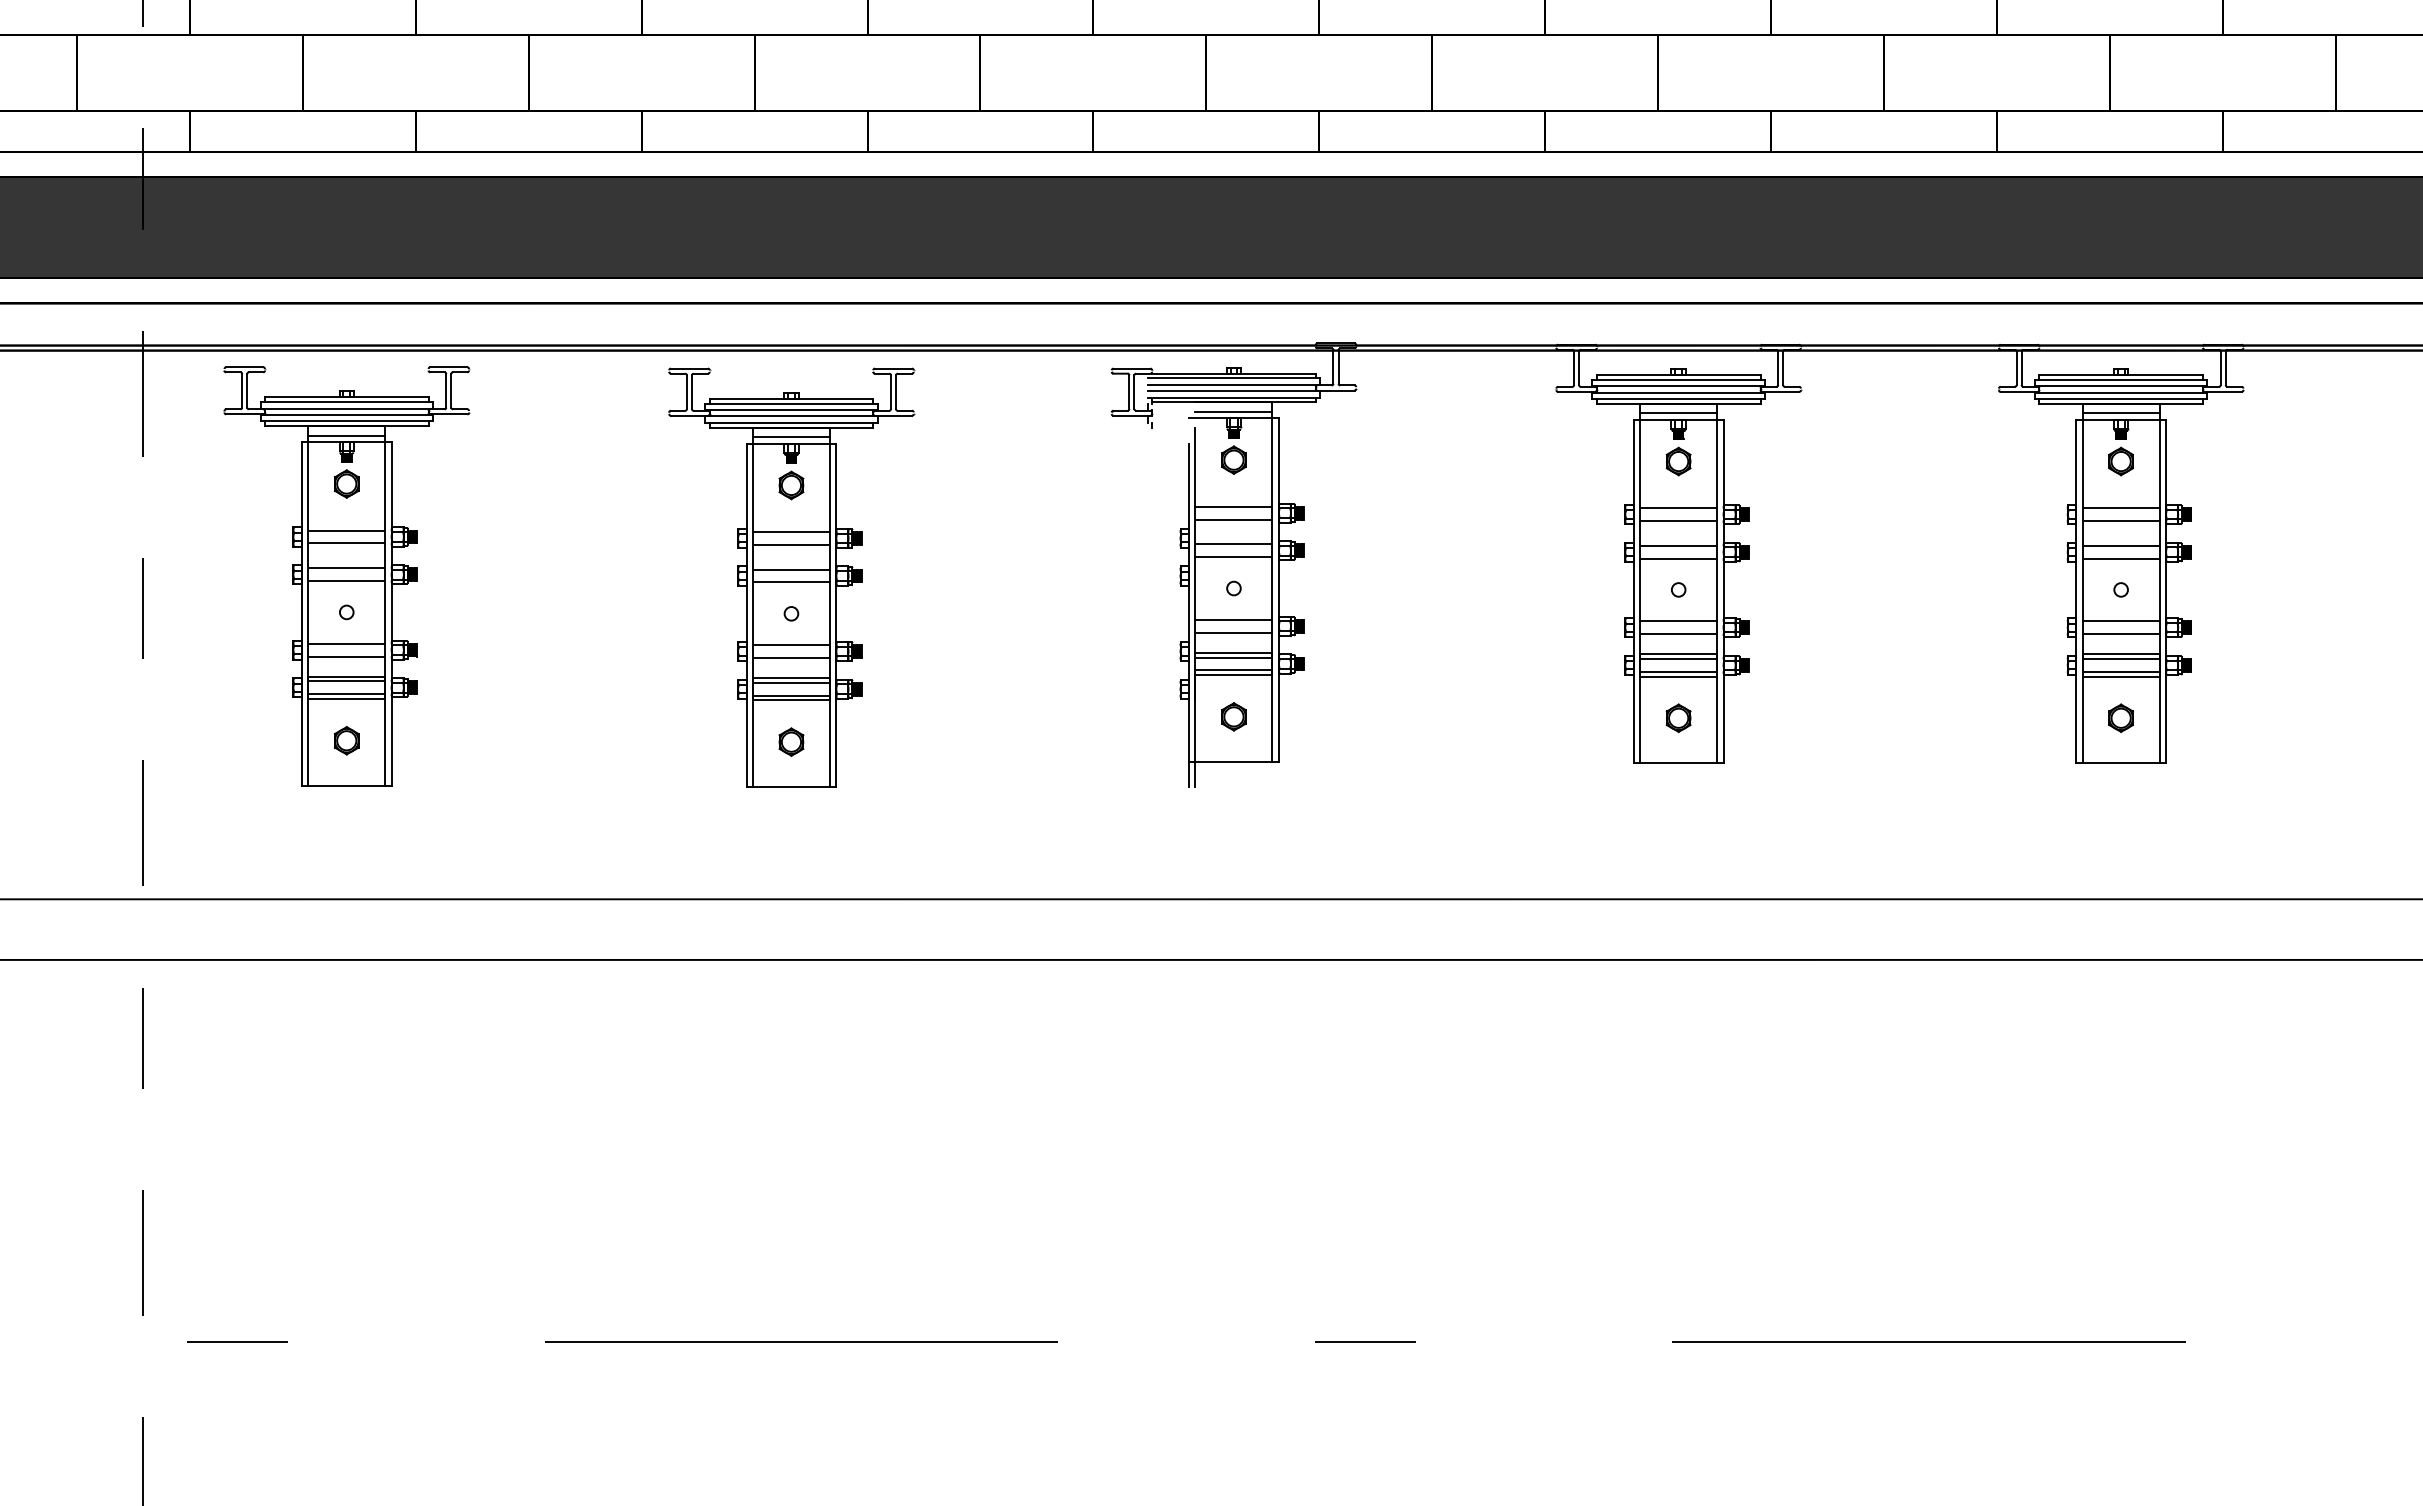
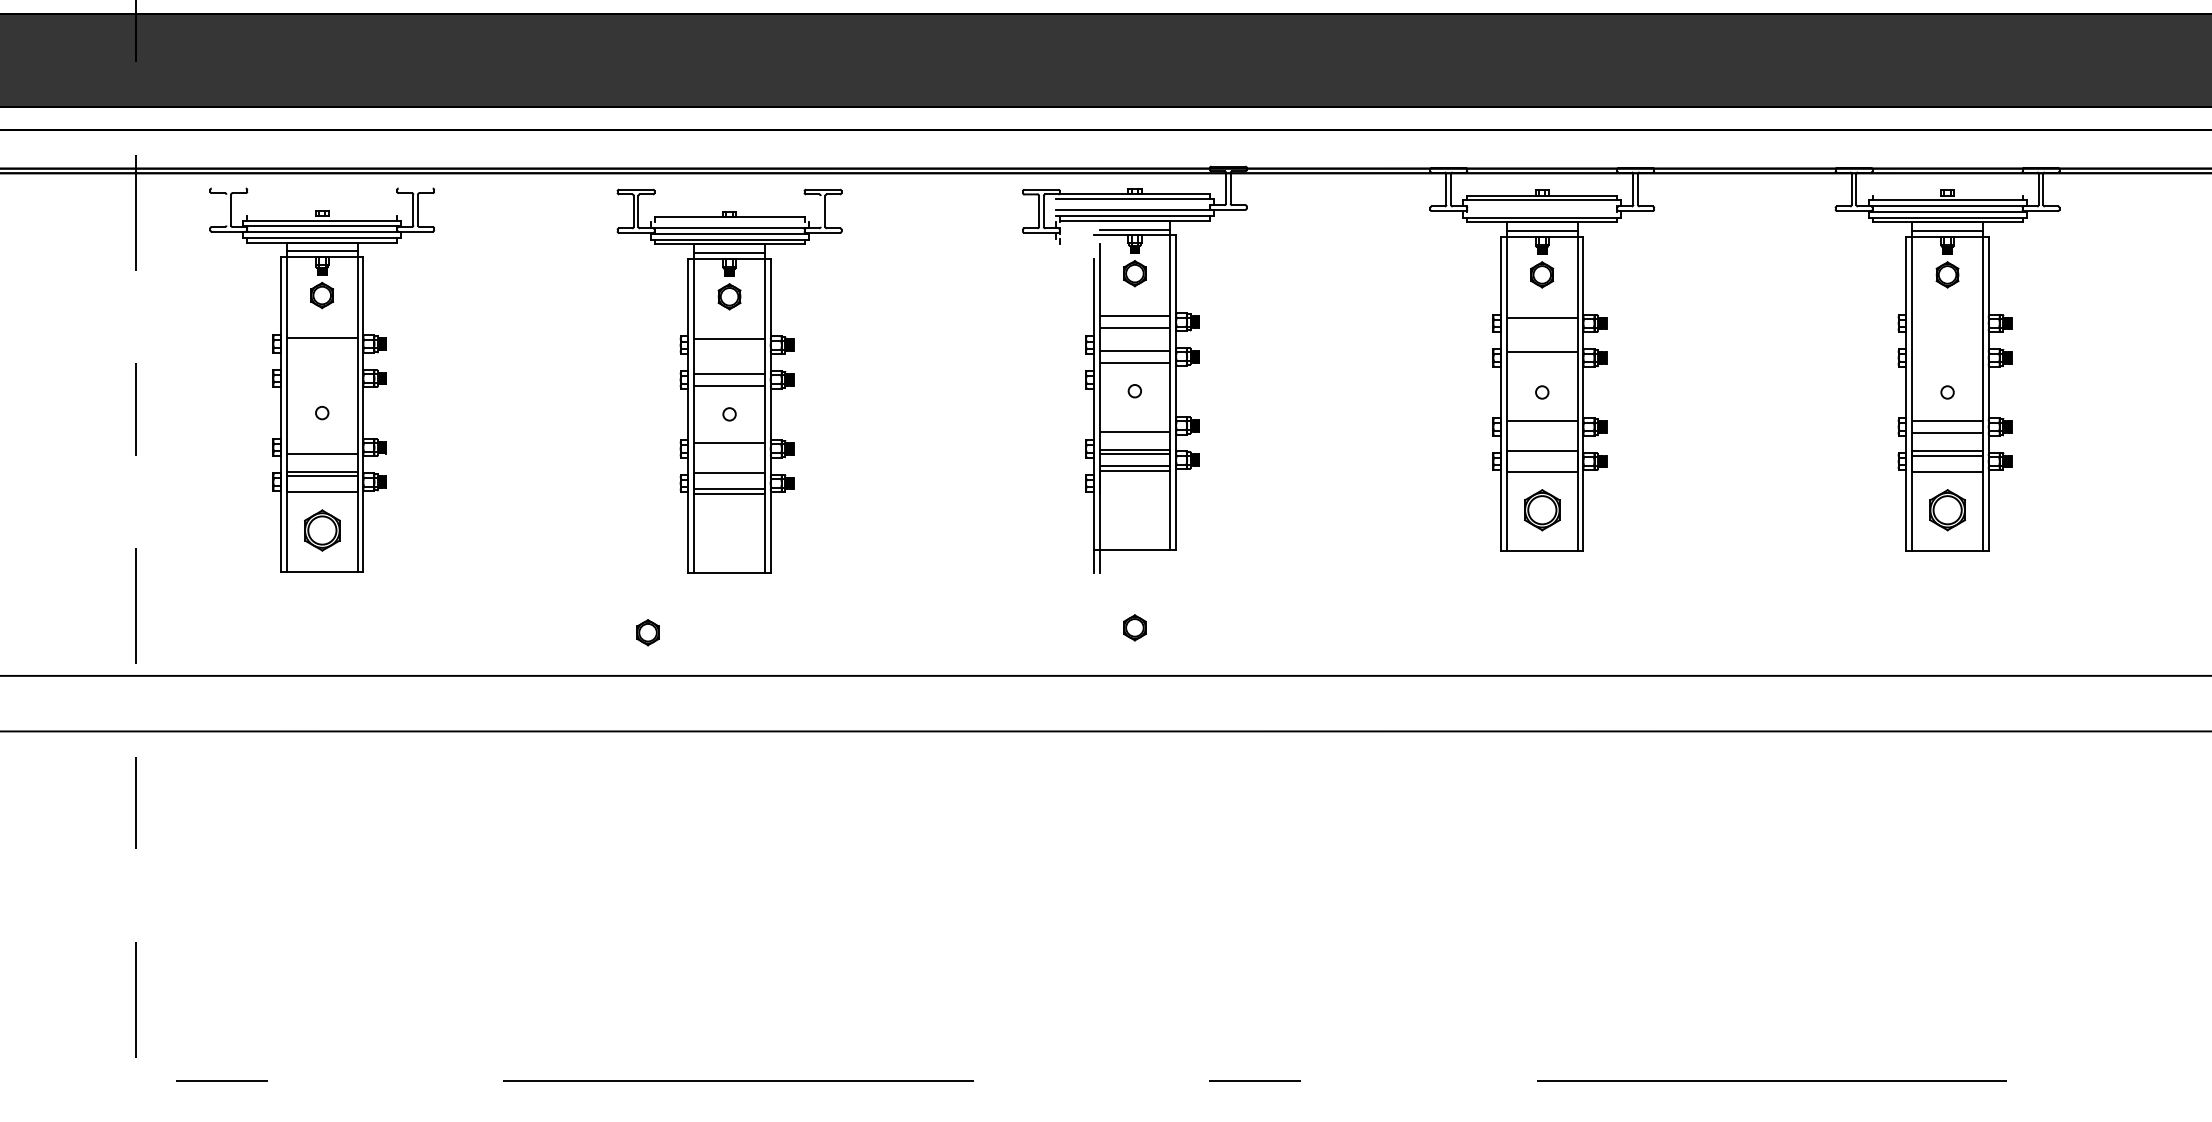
line: (244, 367) -> (228, 188), removed
line: (448, 367) -> (415, 188), removed
line: (2120, 374) -> (1946, 195), removed
line: (1233, 384) -> (1134, 204), removed
line: (1678, 386) -> (1542, 206), removed
line: (242, 390) -> (226, 209), removed
line: (891, 392) -> (821, 211), removed
line: (1678, 392) -> (1542, 211), removed
line: (346, 397) -> (321, 216), removed
line: (791, 403) -> (729, 221), removed
line: (2120, 508) -> (1946, 317), removed
line: (1678, 520) -> (1542, 328), removed
line: (2120, 520) -> (1946, 328), removed
line: (346, 543) -> (321, 349), removed
line: (790, 544) -> (728, 350), removed
line: (2120, 545) -> (1946, 351), removed
line: (1678, 558) -> (1542, 363), removed
line: (2120, 558) -> (1946, 363), removed
line: (346, 568) -> (321, 372), removed
line: (346, 581) -> (321, 384), removed
line: (1233, 619) -> (1134, 419), removed
line: (1678, 634) -> (1542, 433), removed
line: (346, 643) -> (321, 441), removed
line: (790, 657) -> (728, 454), removed
line: (1678, 658) -> (1542, 455), removed
line: (1678, 671) -> (1542, 467), removed
line: (2120, 671) -> (1946, 467), removed
line: (790, 682) -> (728, 477), removed
line: (346, 694) -> (321, 488), removed
part: (1233, 716) -> (1134, 627), moved
part: (1678, 717) -> (1542, 509), size x1.6
part: (2120, 717) -> (1946, 509), size x1.6
part: (346, 740) -> (321, 530), size x1.6
part: (791, 741) -> (648, 632), moved

